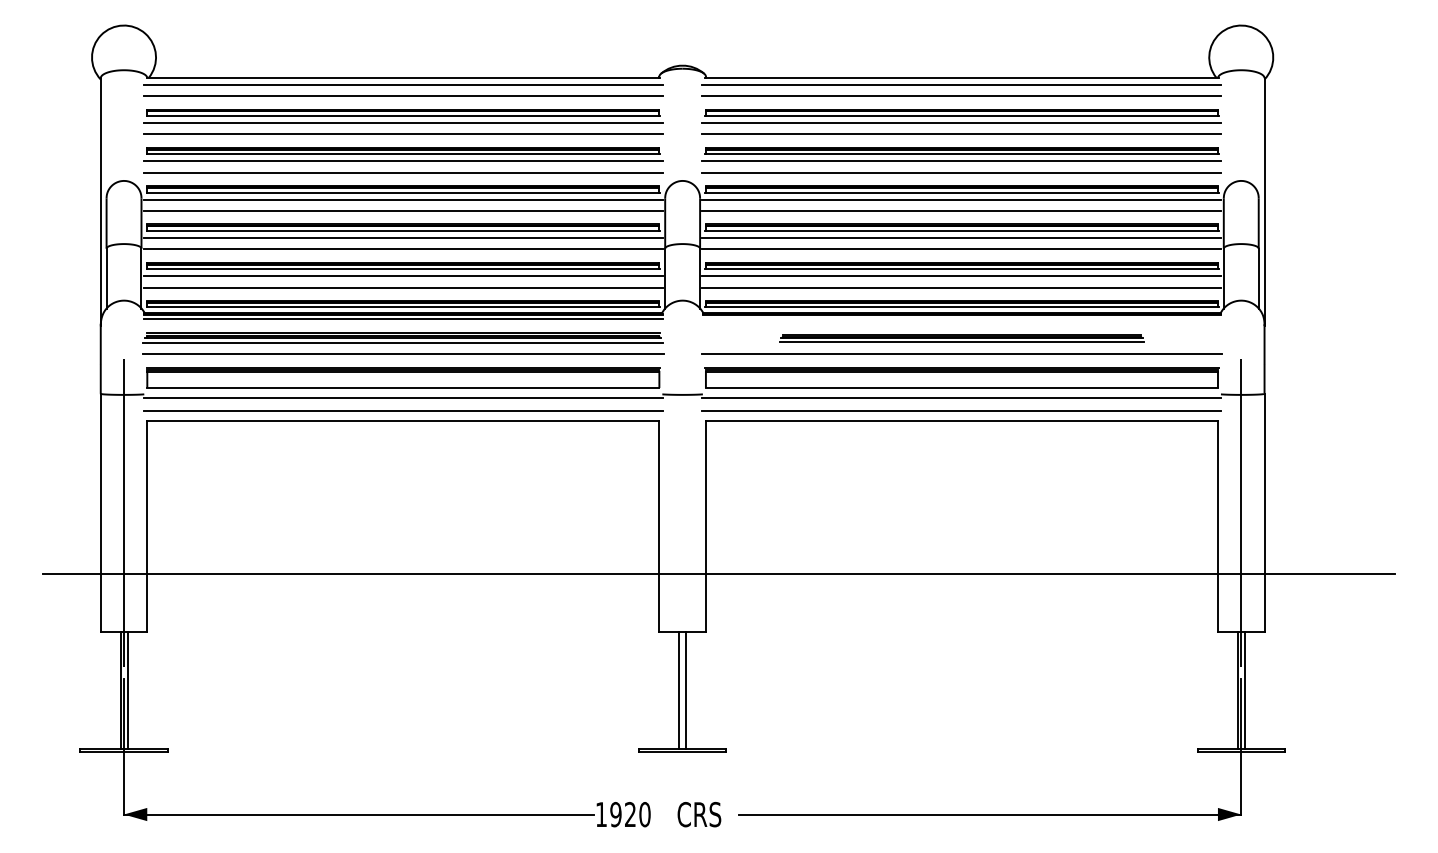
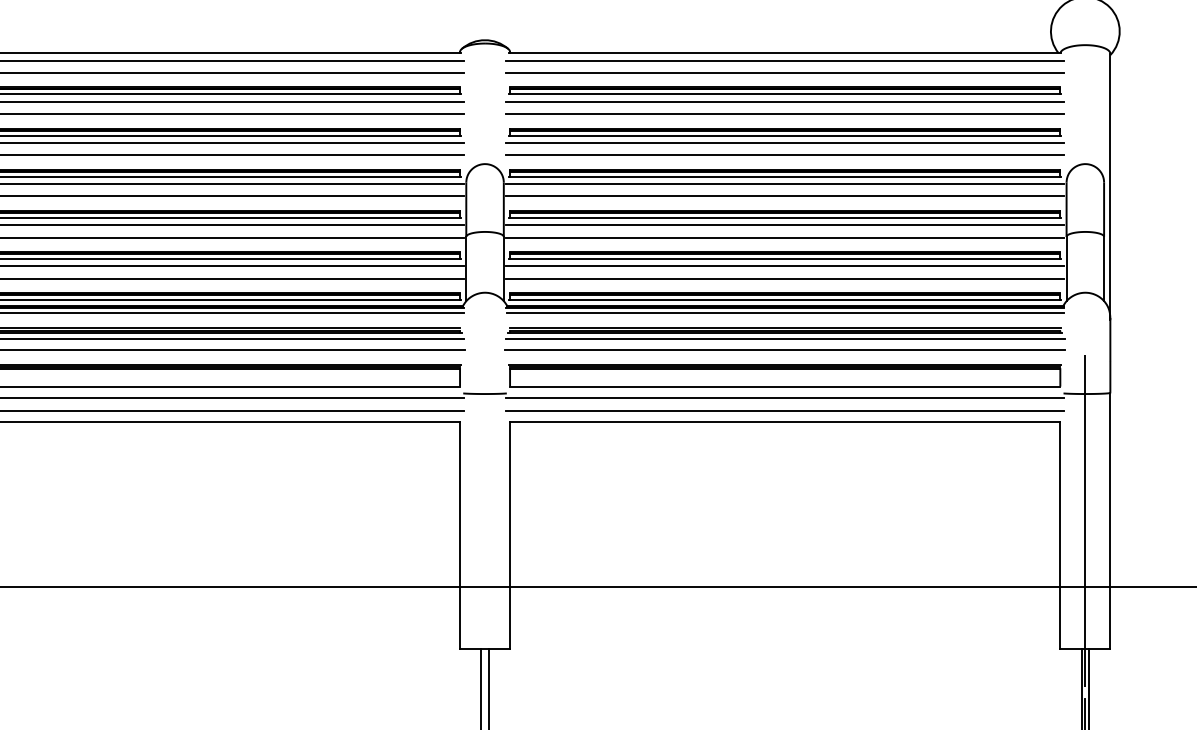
line: (961, 319) -> (784, 313), added
part: (961, 337) -> (784, 332), size x1.43

